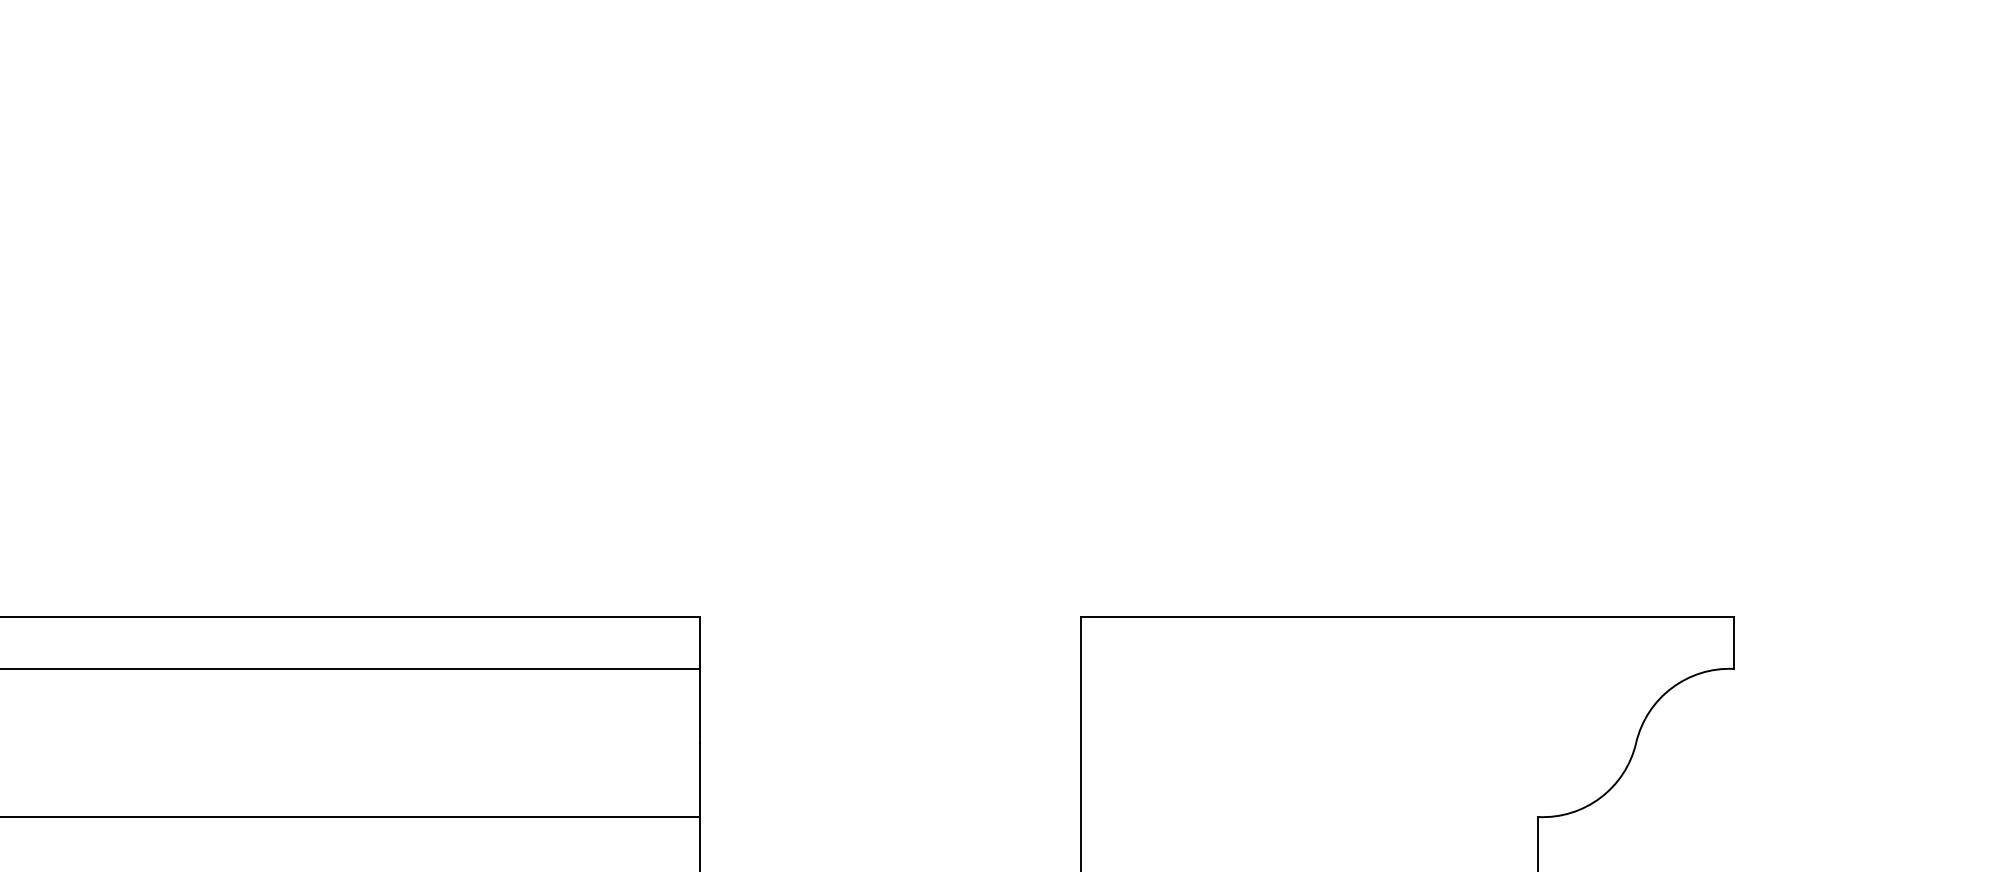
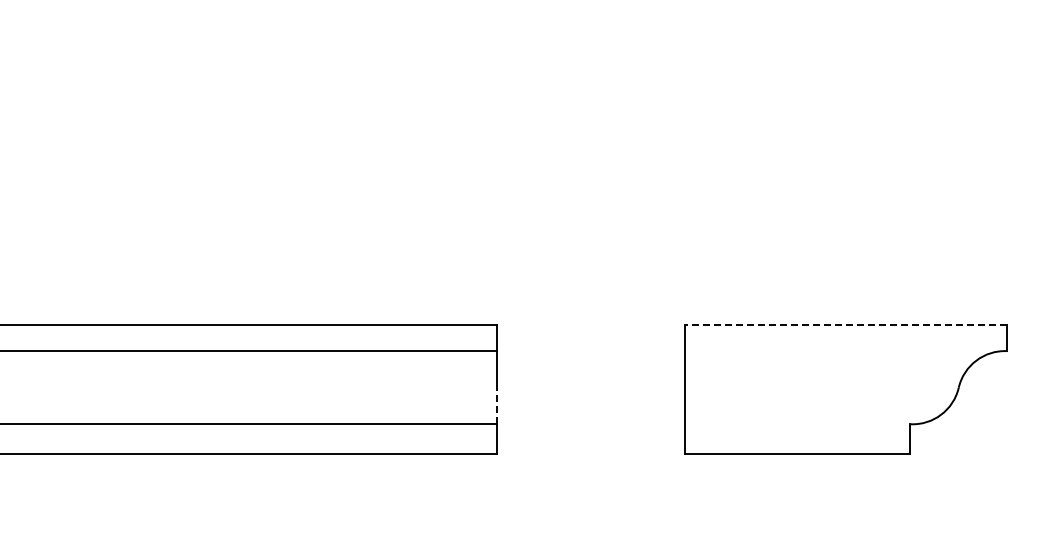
line: (1406, 616) -> (845, 325), solid -> dashed
line: (699, 779) -> (496, 405), solid -> dashed

